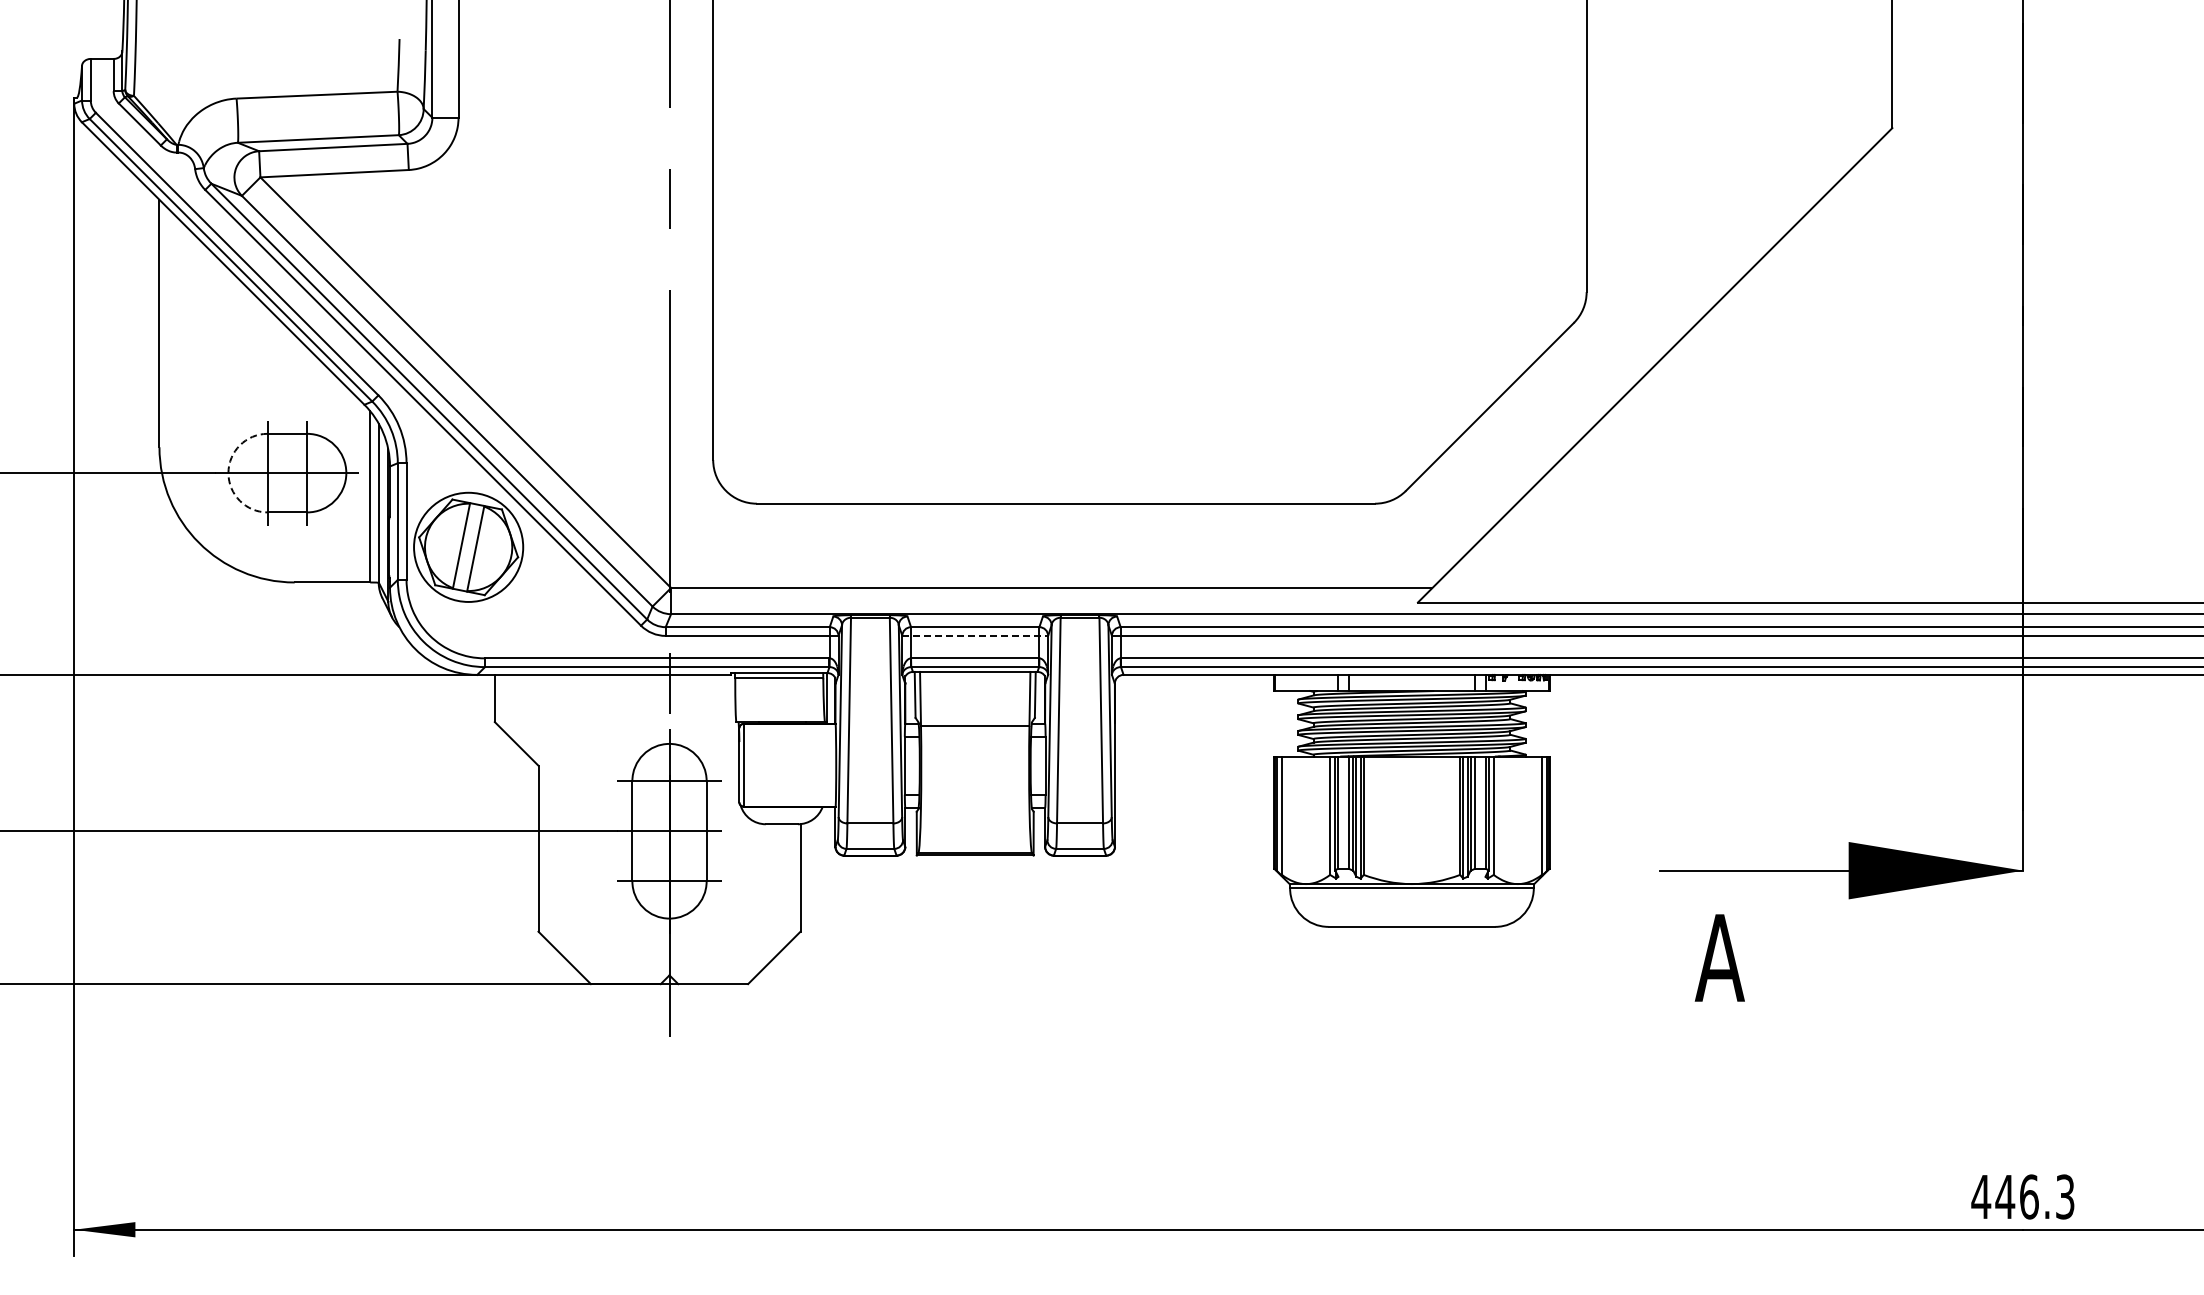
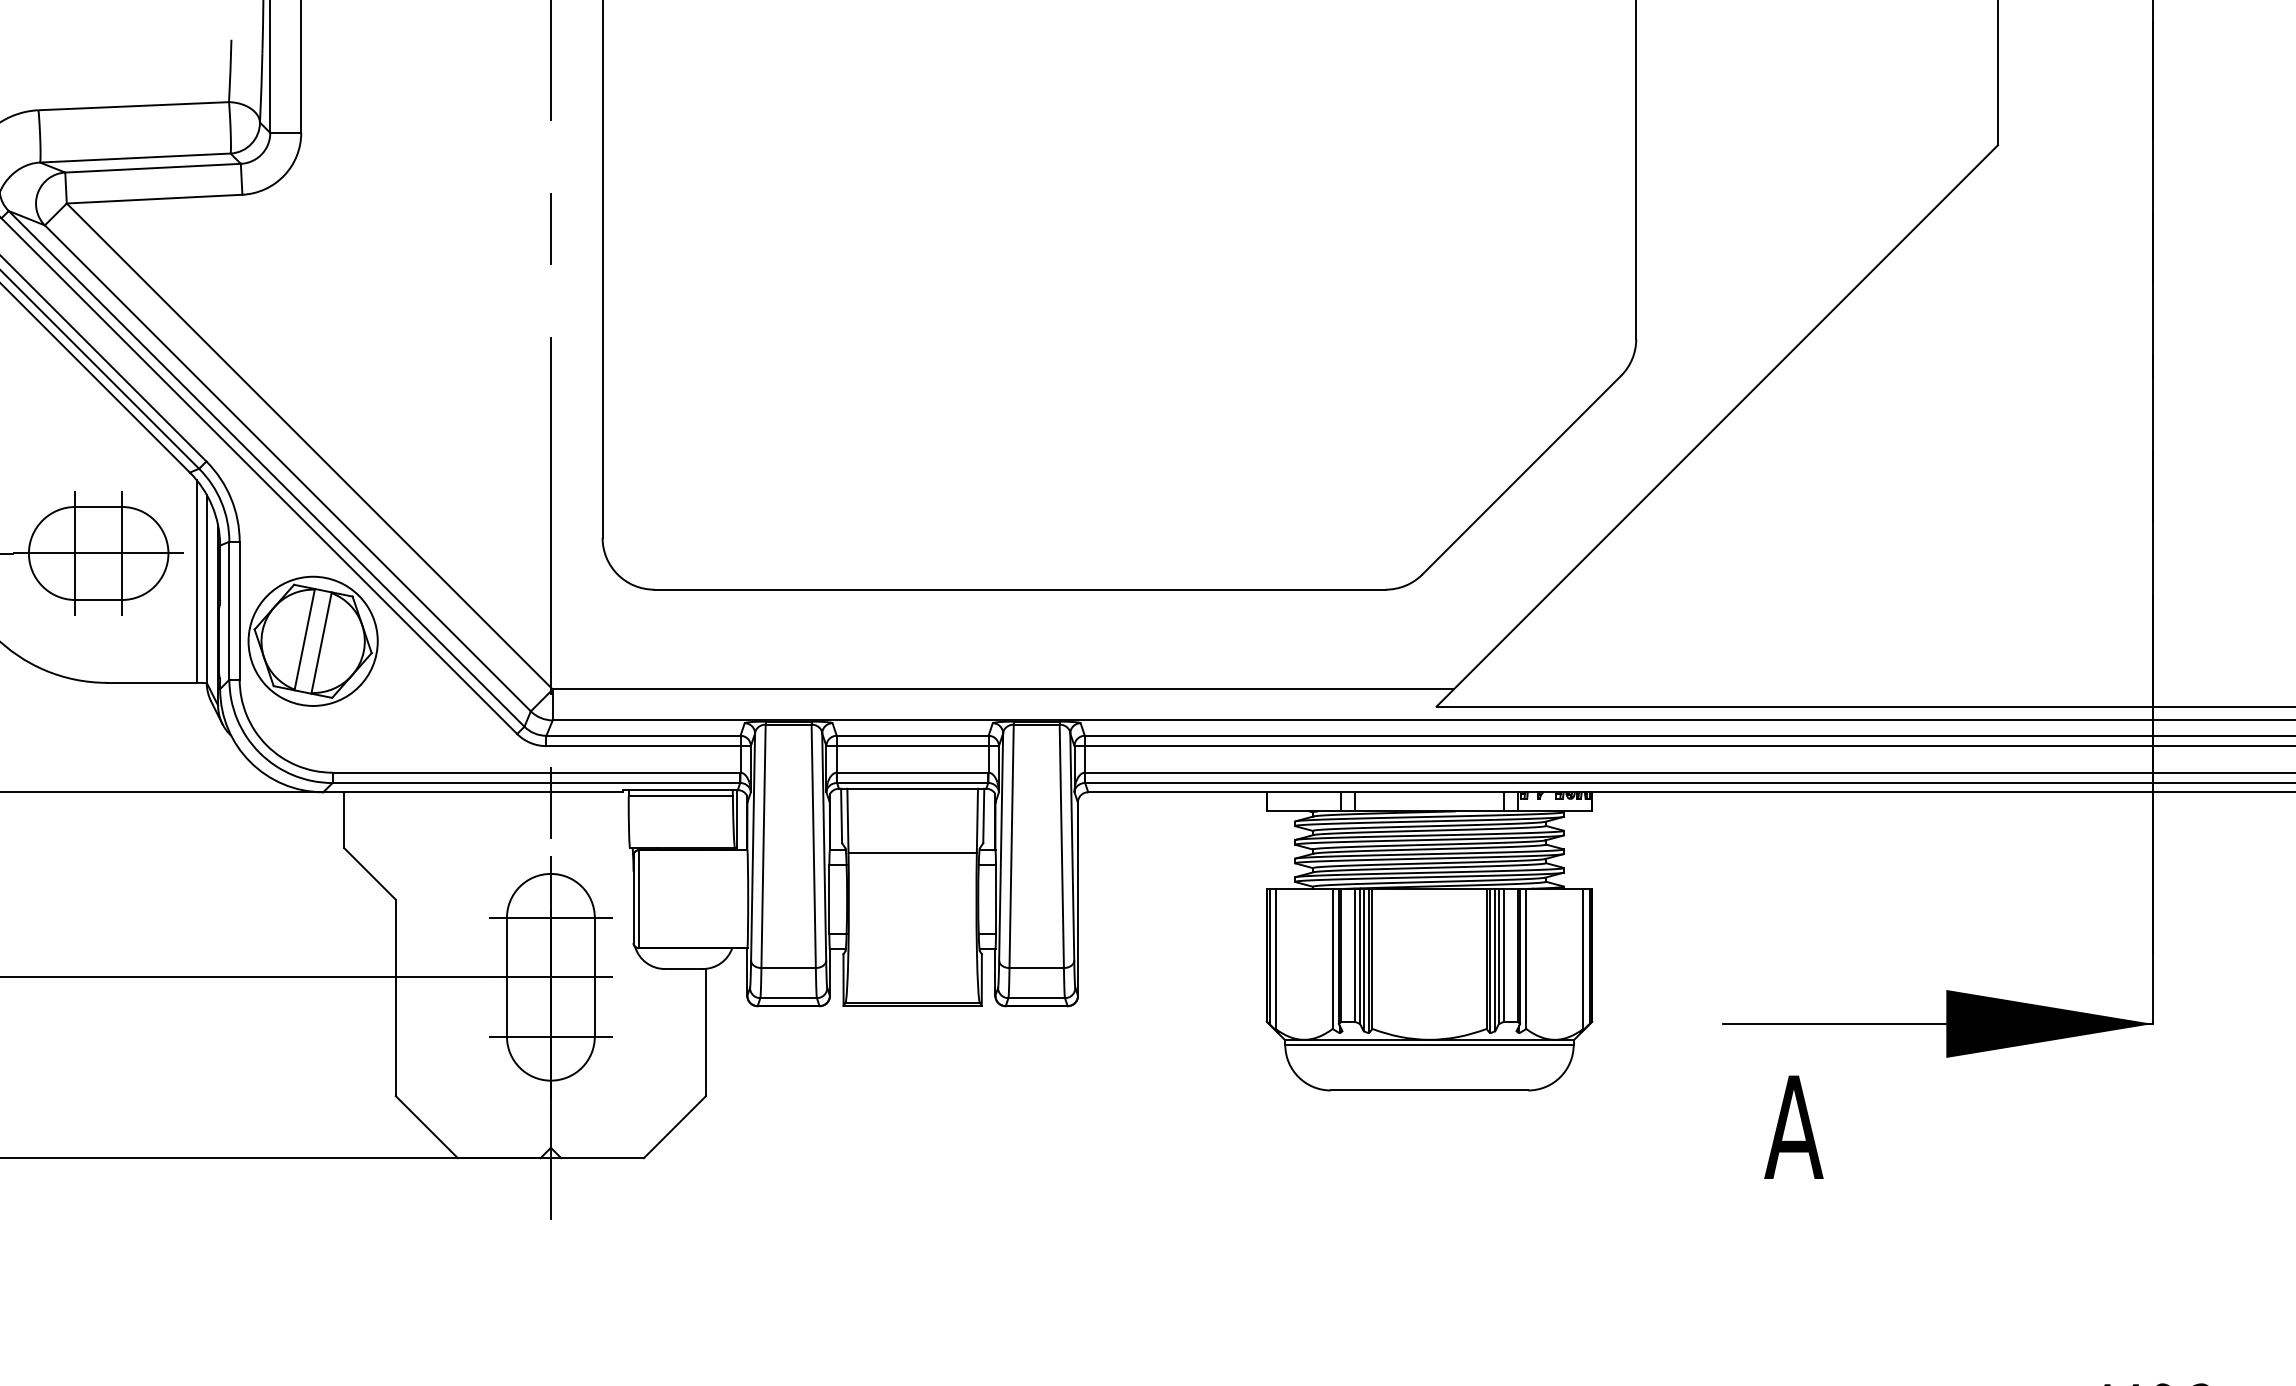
arc: (228, 473) -> (29, 553), dashed -> solid
line: (975, 635) -> (913, 745), dashed -> solid

